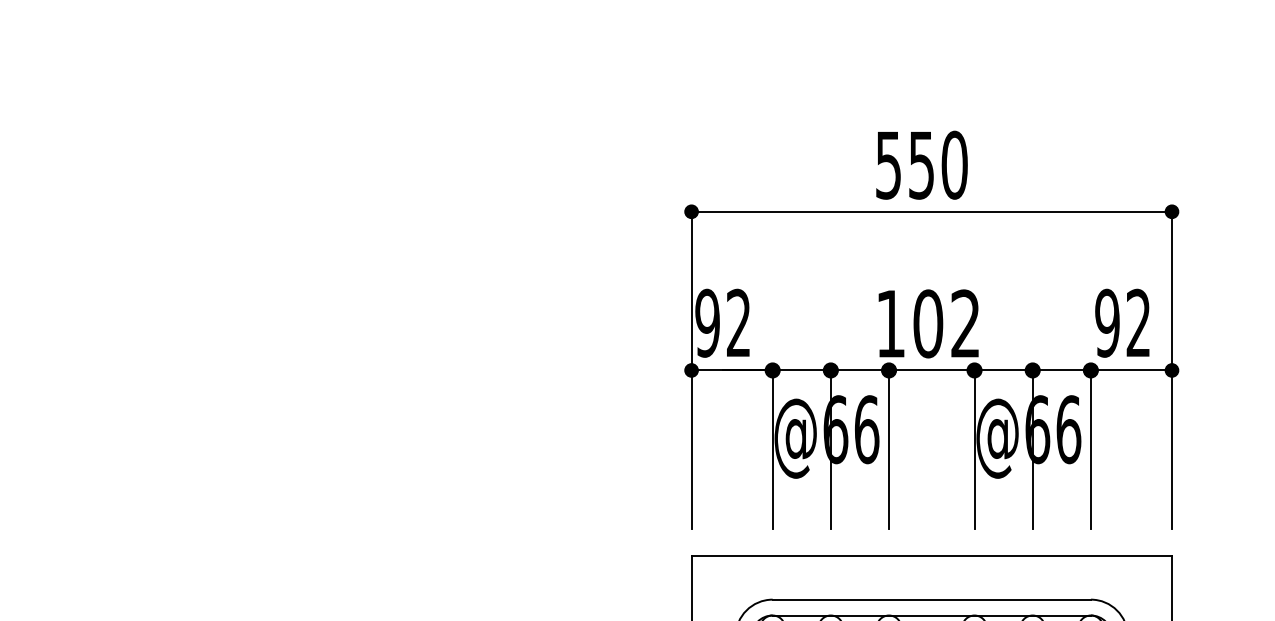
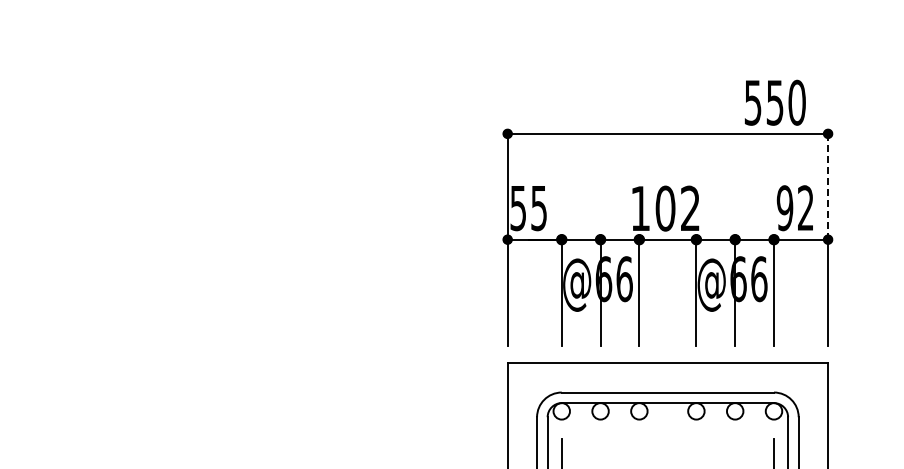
text: (920, 164) -> (774, 102), moved
line: (1172, 290) -> (828, 186), solid -> dashed
text: (722, 323) -> (528, 208), 92 -> 55

